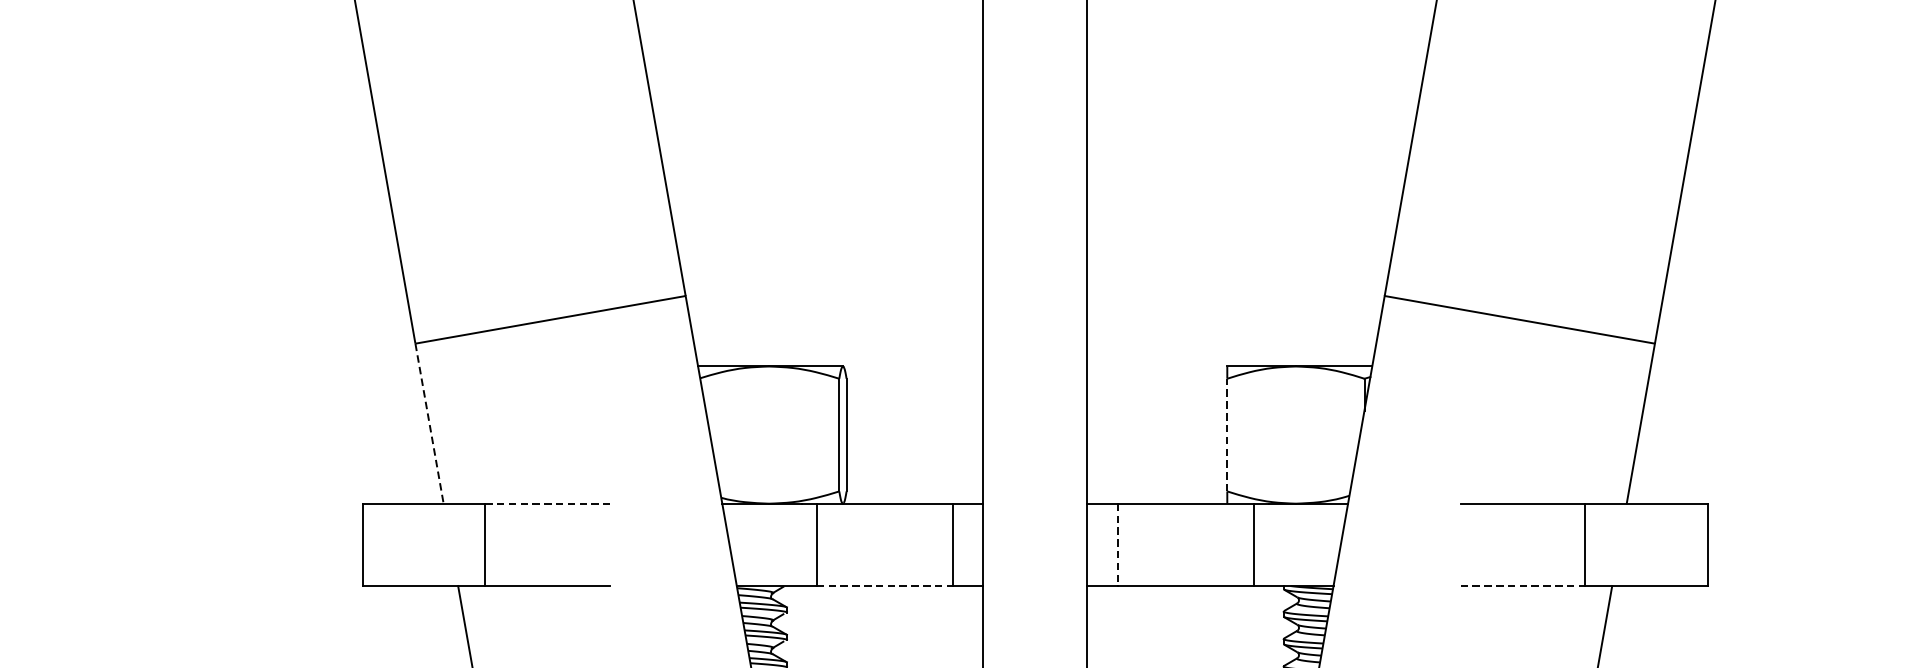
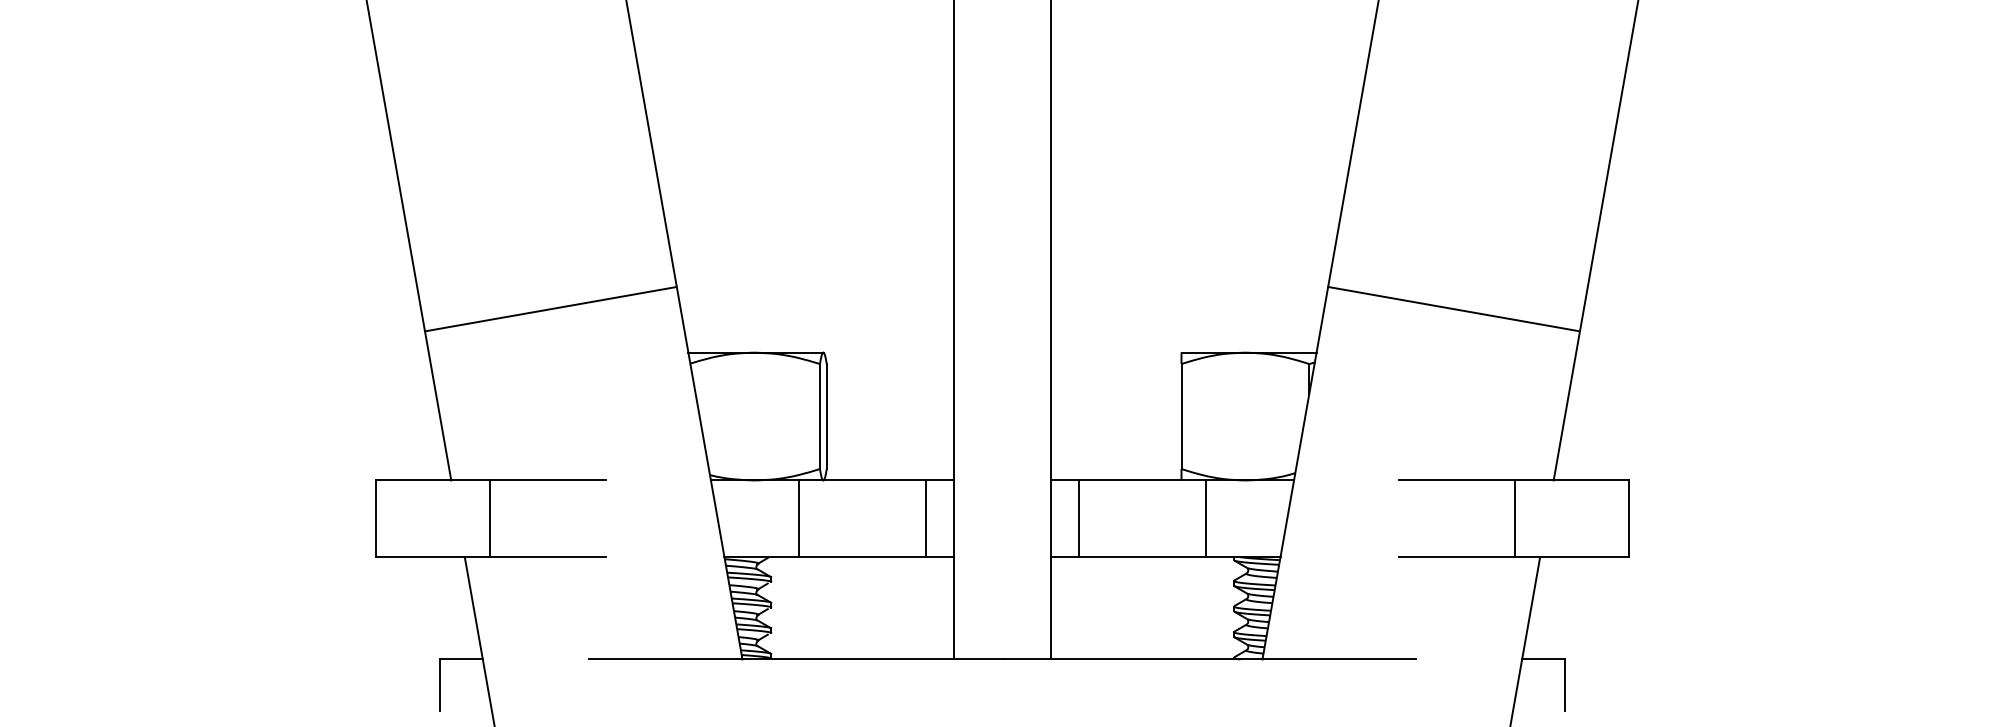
line: (429, 423) -> (438, 405), dashed -> solid
line: (1227, 435) -> (1181, 416), dashed -> solid
line: (547, 503) -> (548, 480), dashed -> solid
line: (1117, 545) -> (1079, 519), dashed -> solid
line: (884, 586) -> (862, 557), dashed -> solid
line: (1523, 586) -> (1457, 557), dashed -> solid

